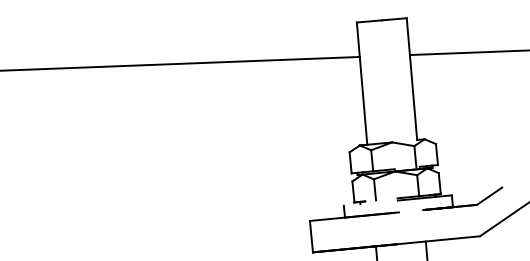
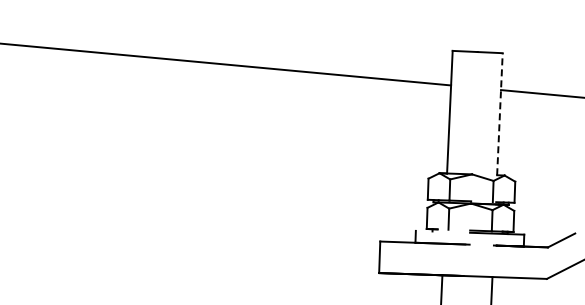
line: (411, 78) -> (499, 113), solid -> dashed

